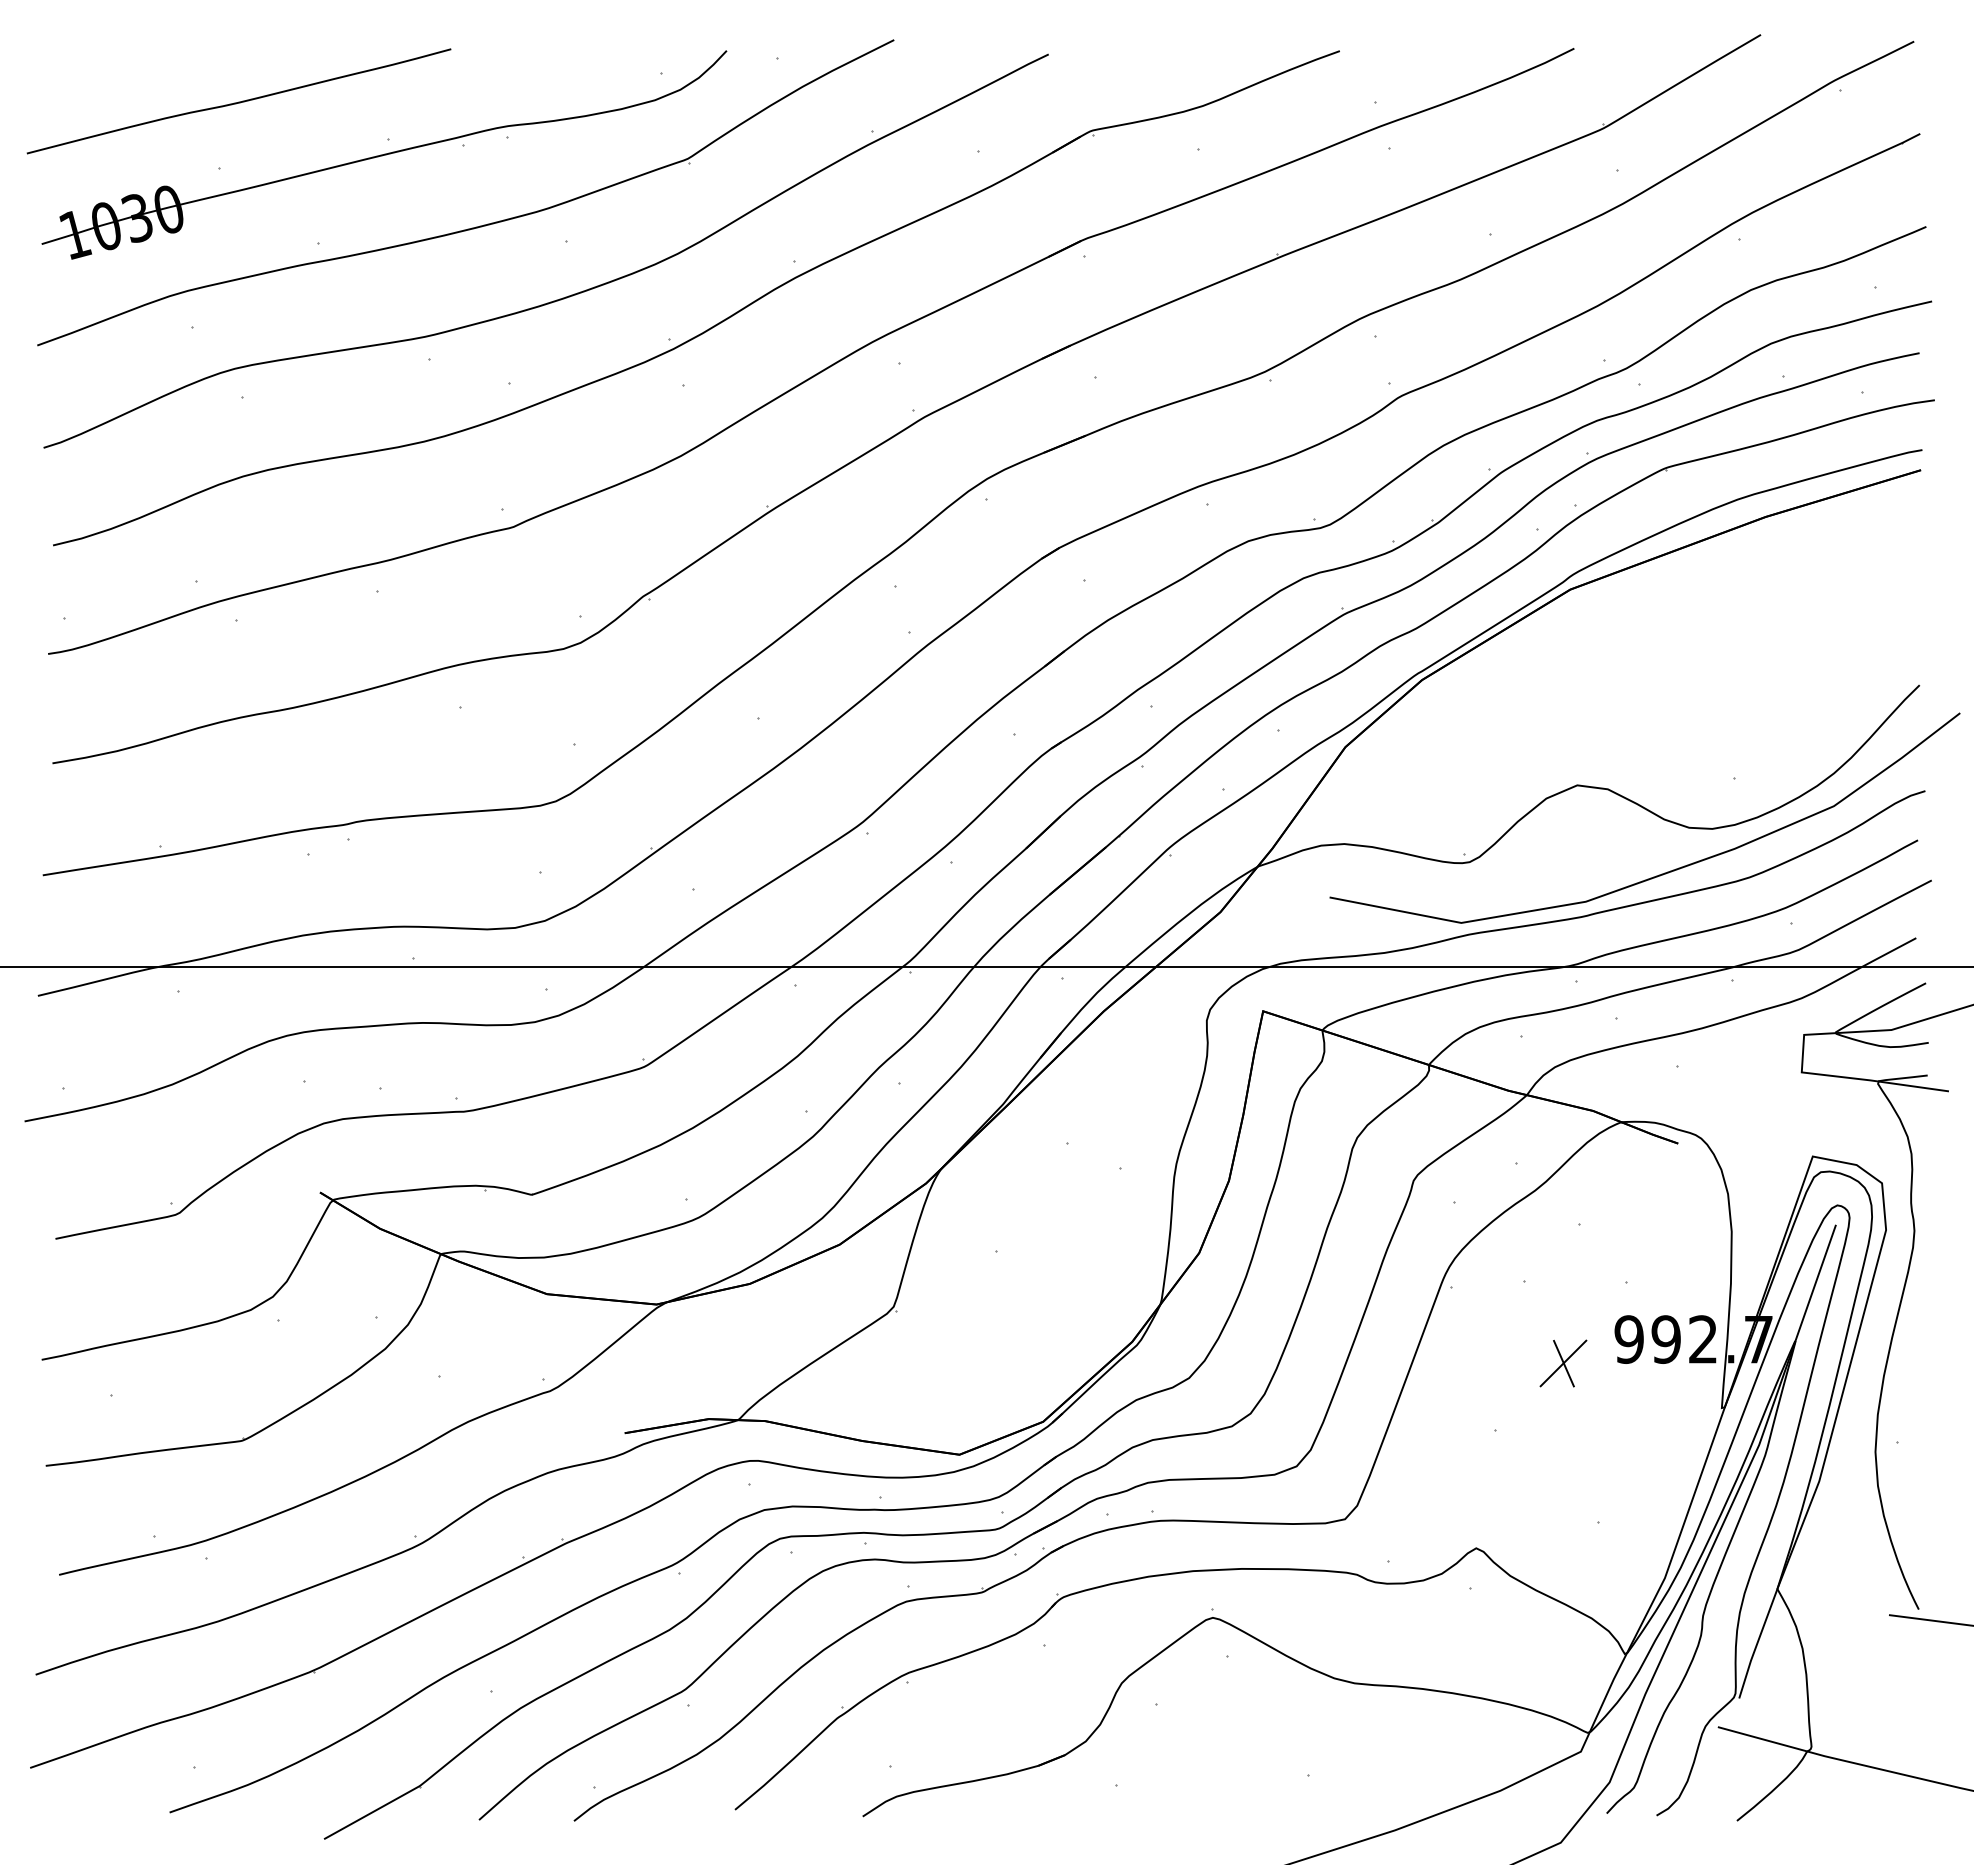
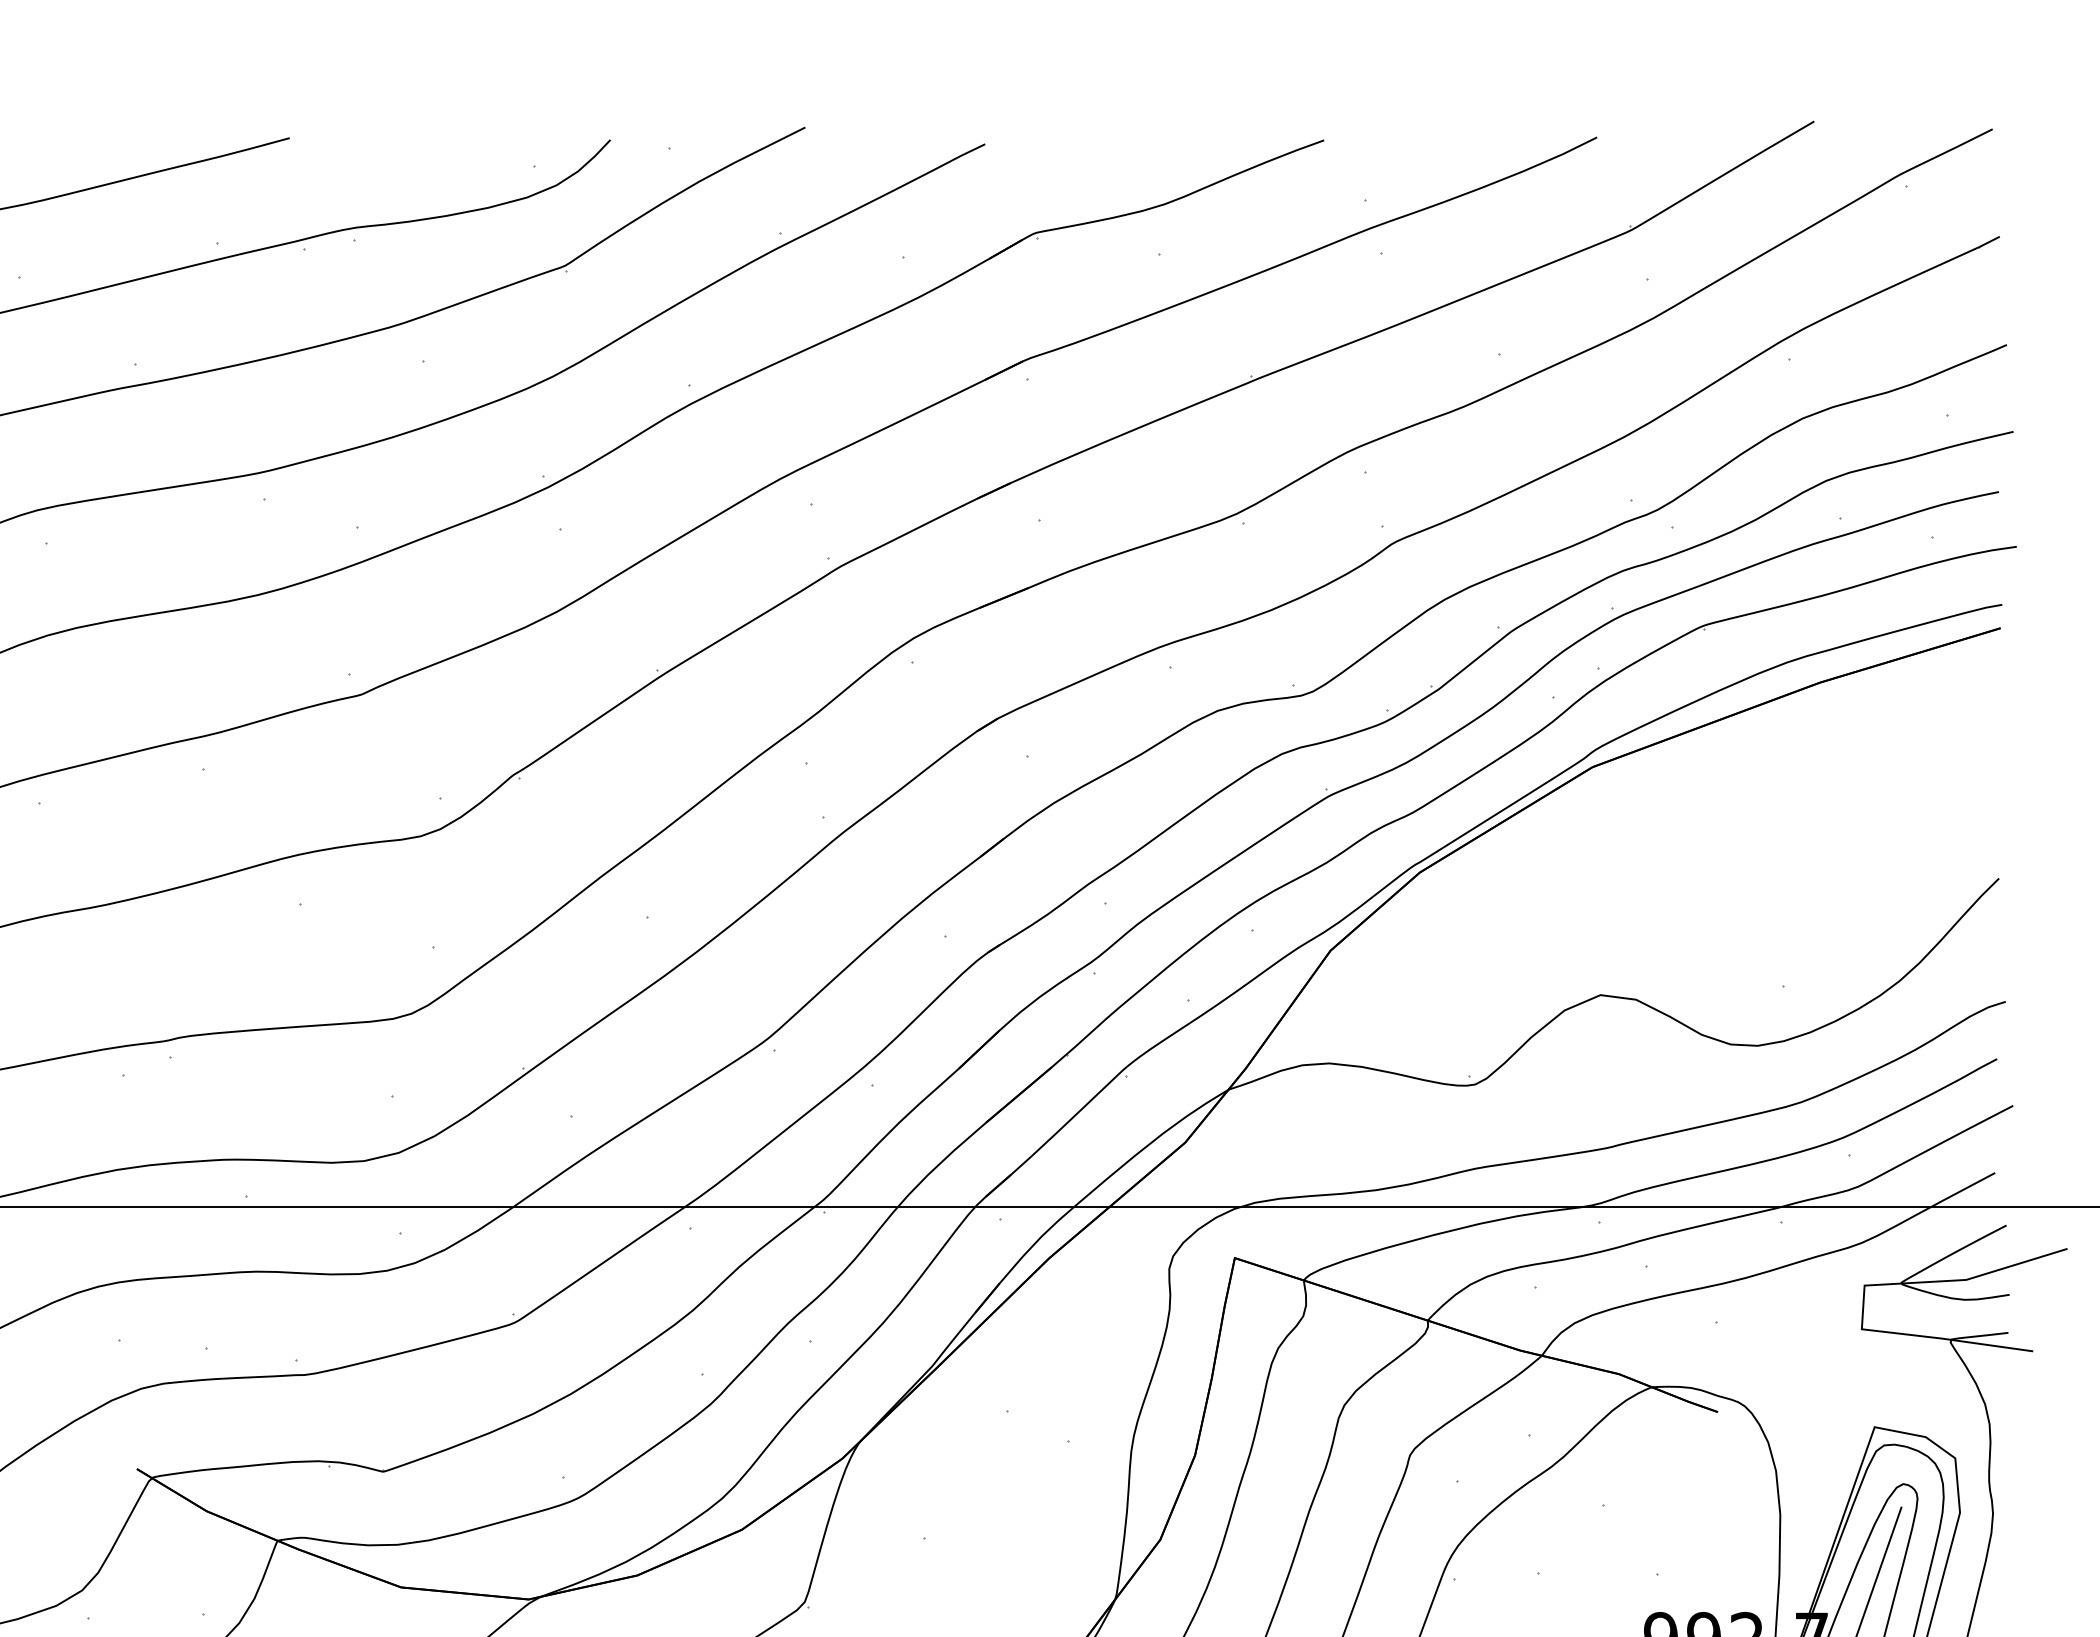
curve: (1664, 872) -> (1702, 1096), removed

